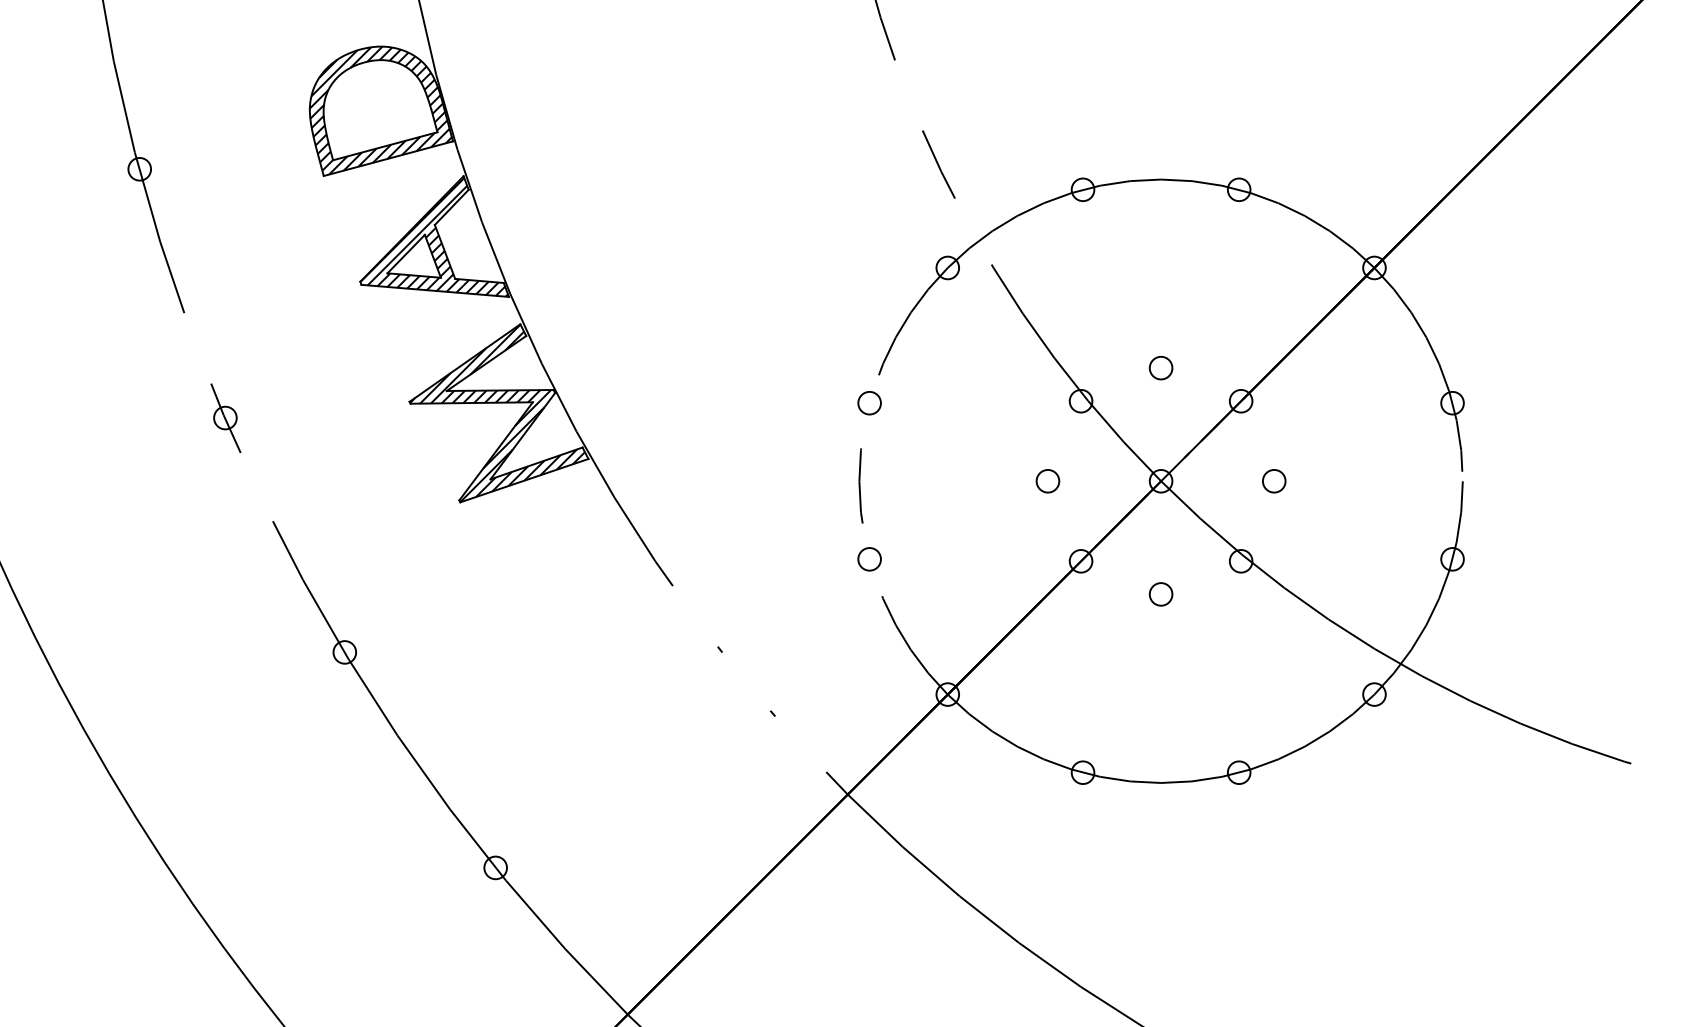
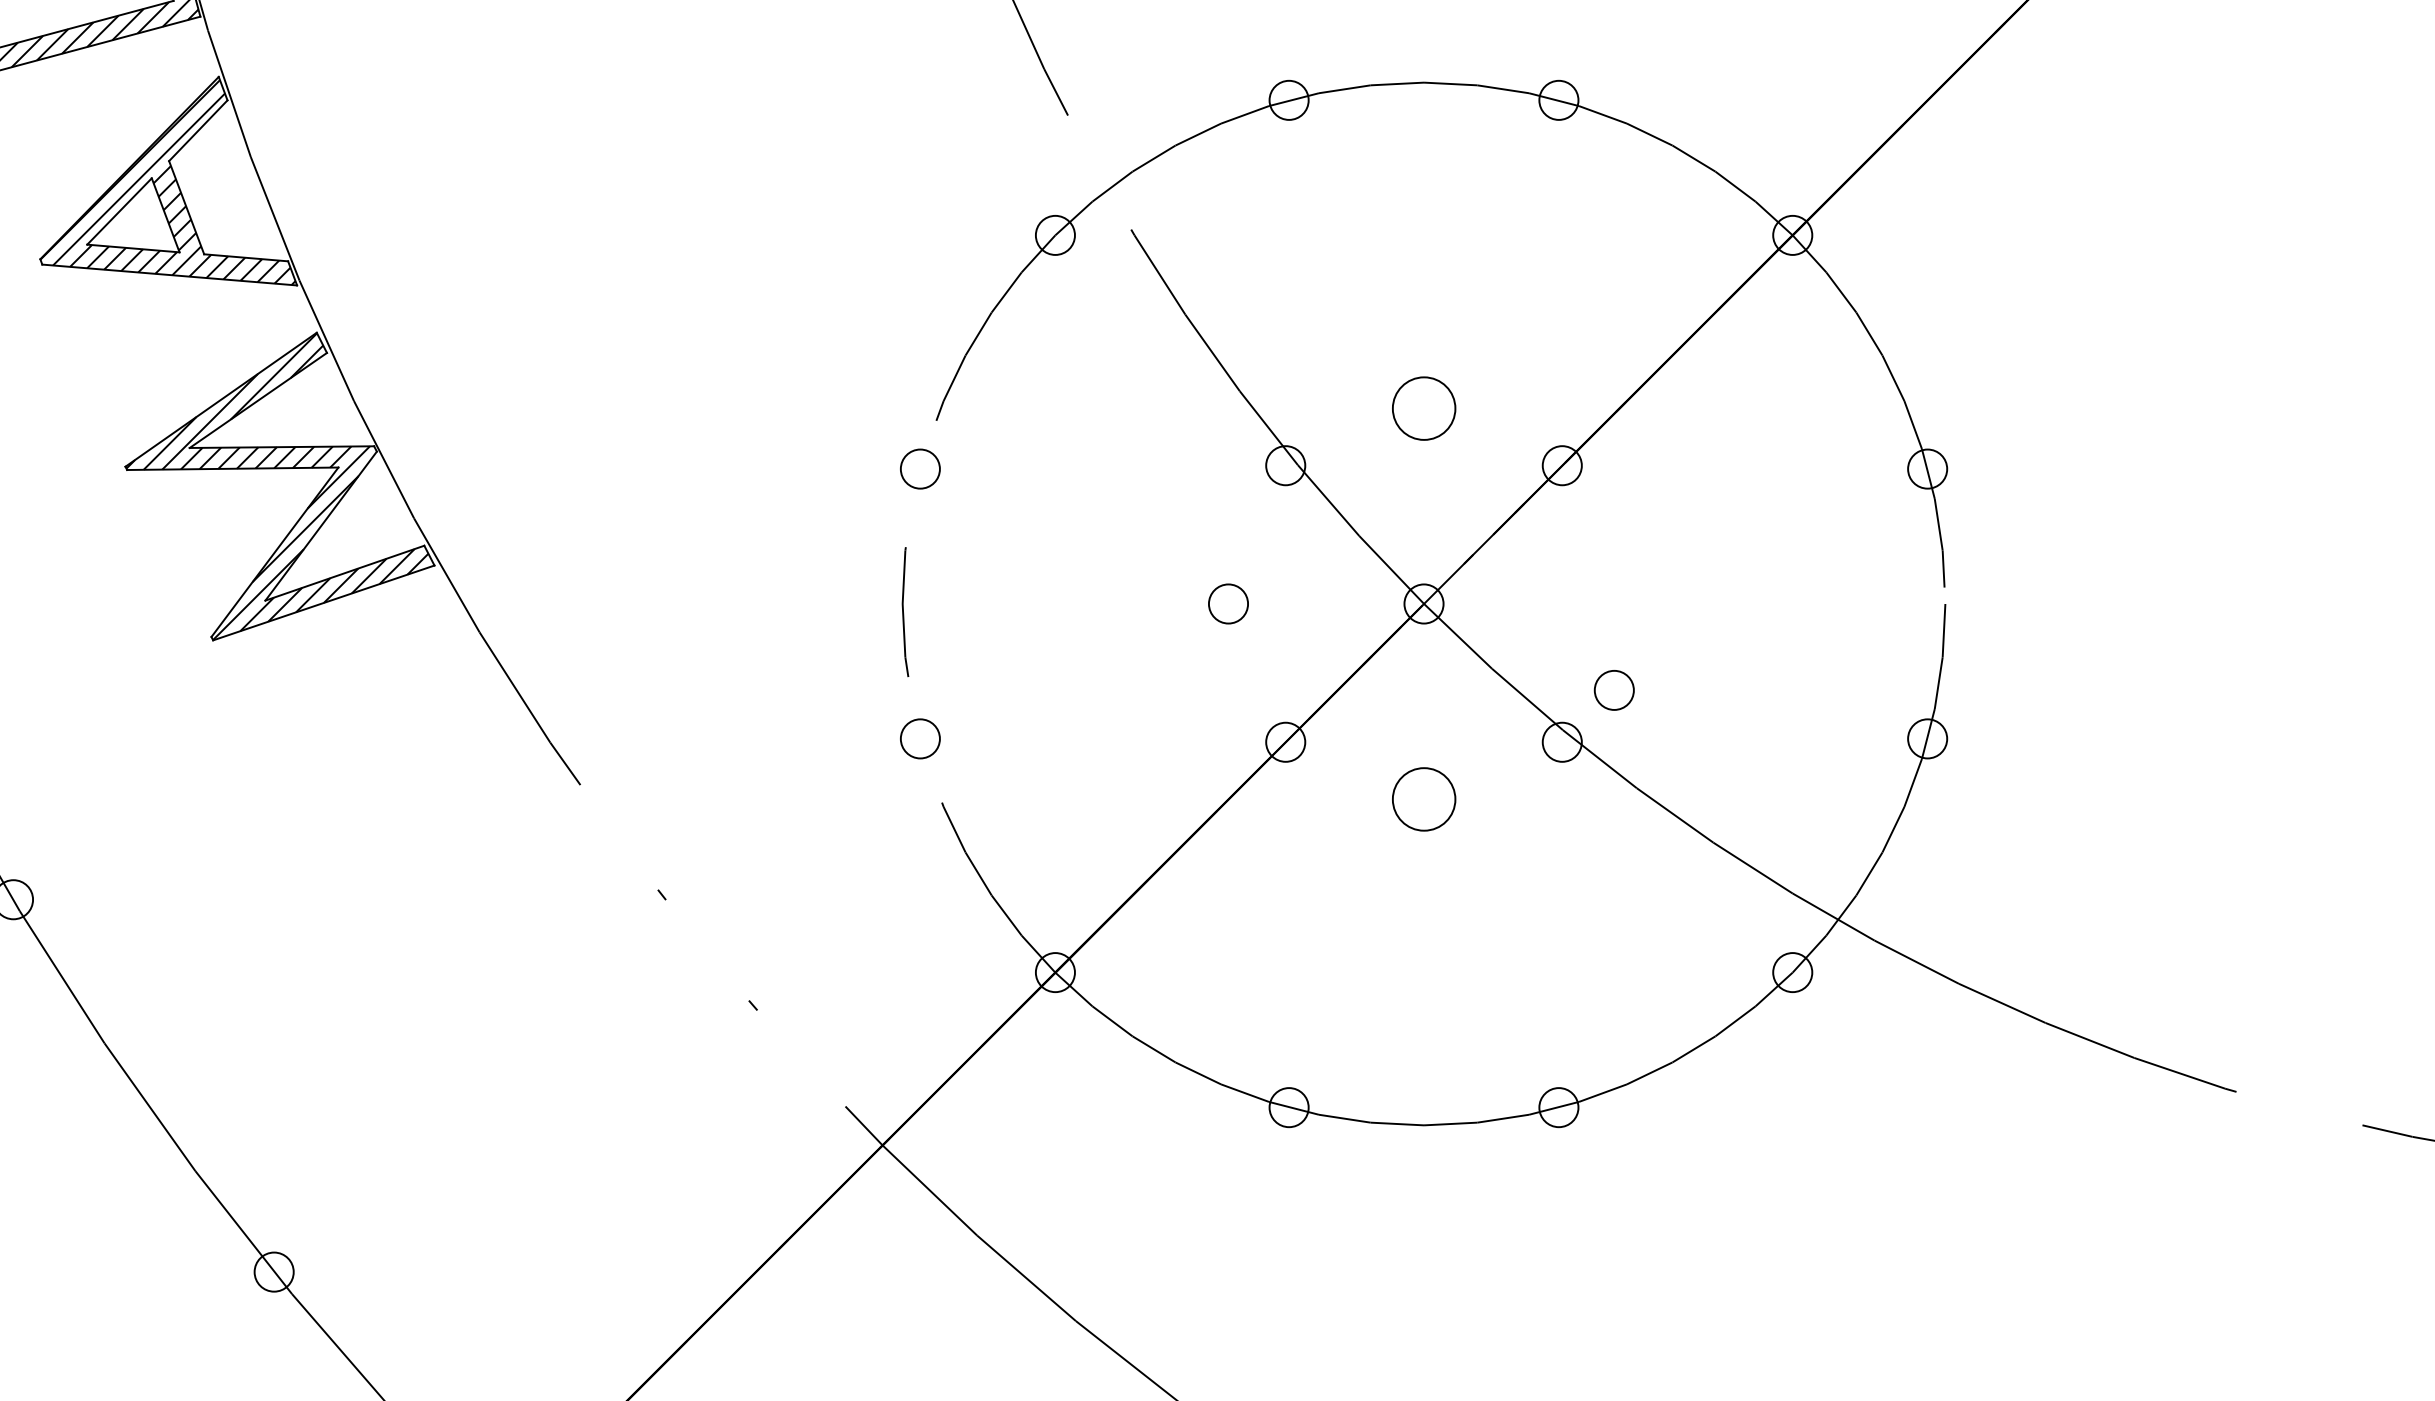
circle: (1160, 367) -> (1422, 407), size x1.6
circle: (1274, 481) -> (1614, 690), moved
circle: (1160, 594) -> (1422, 799), size x1.6

